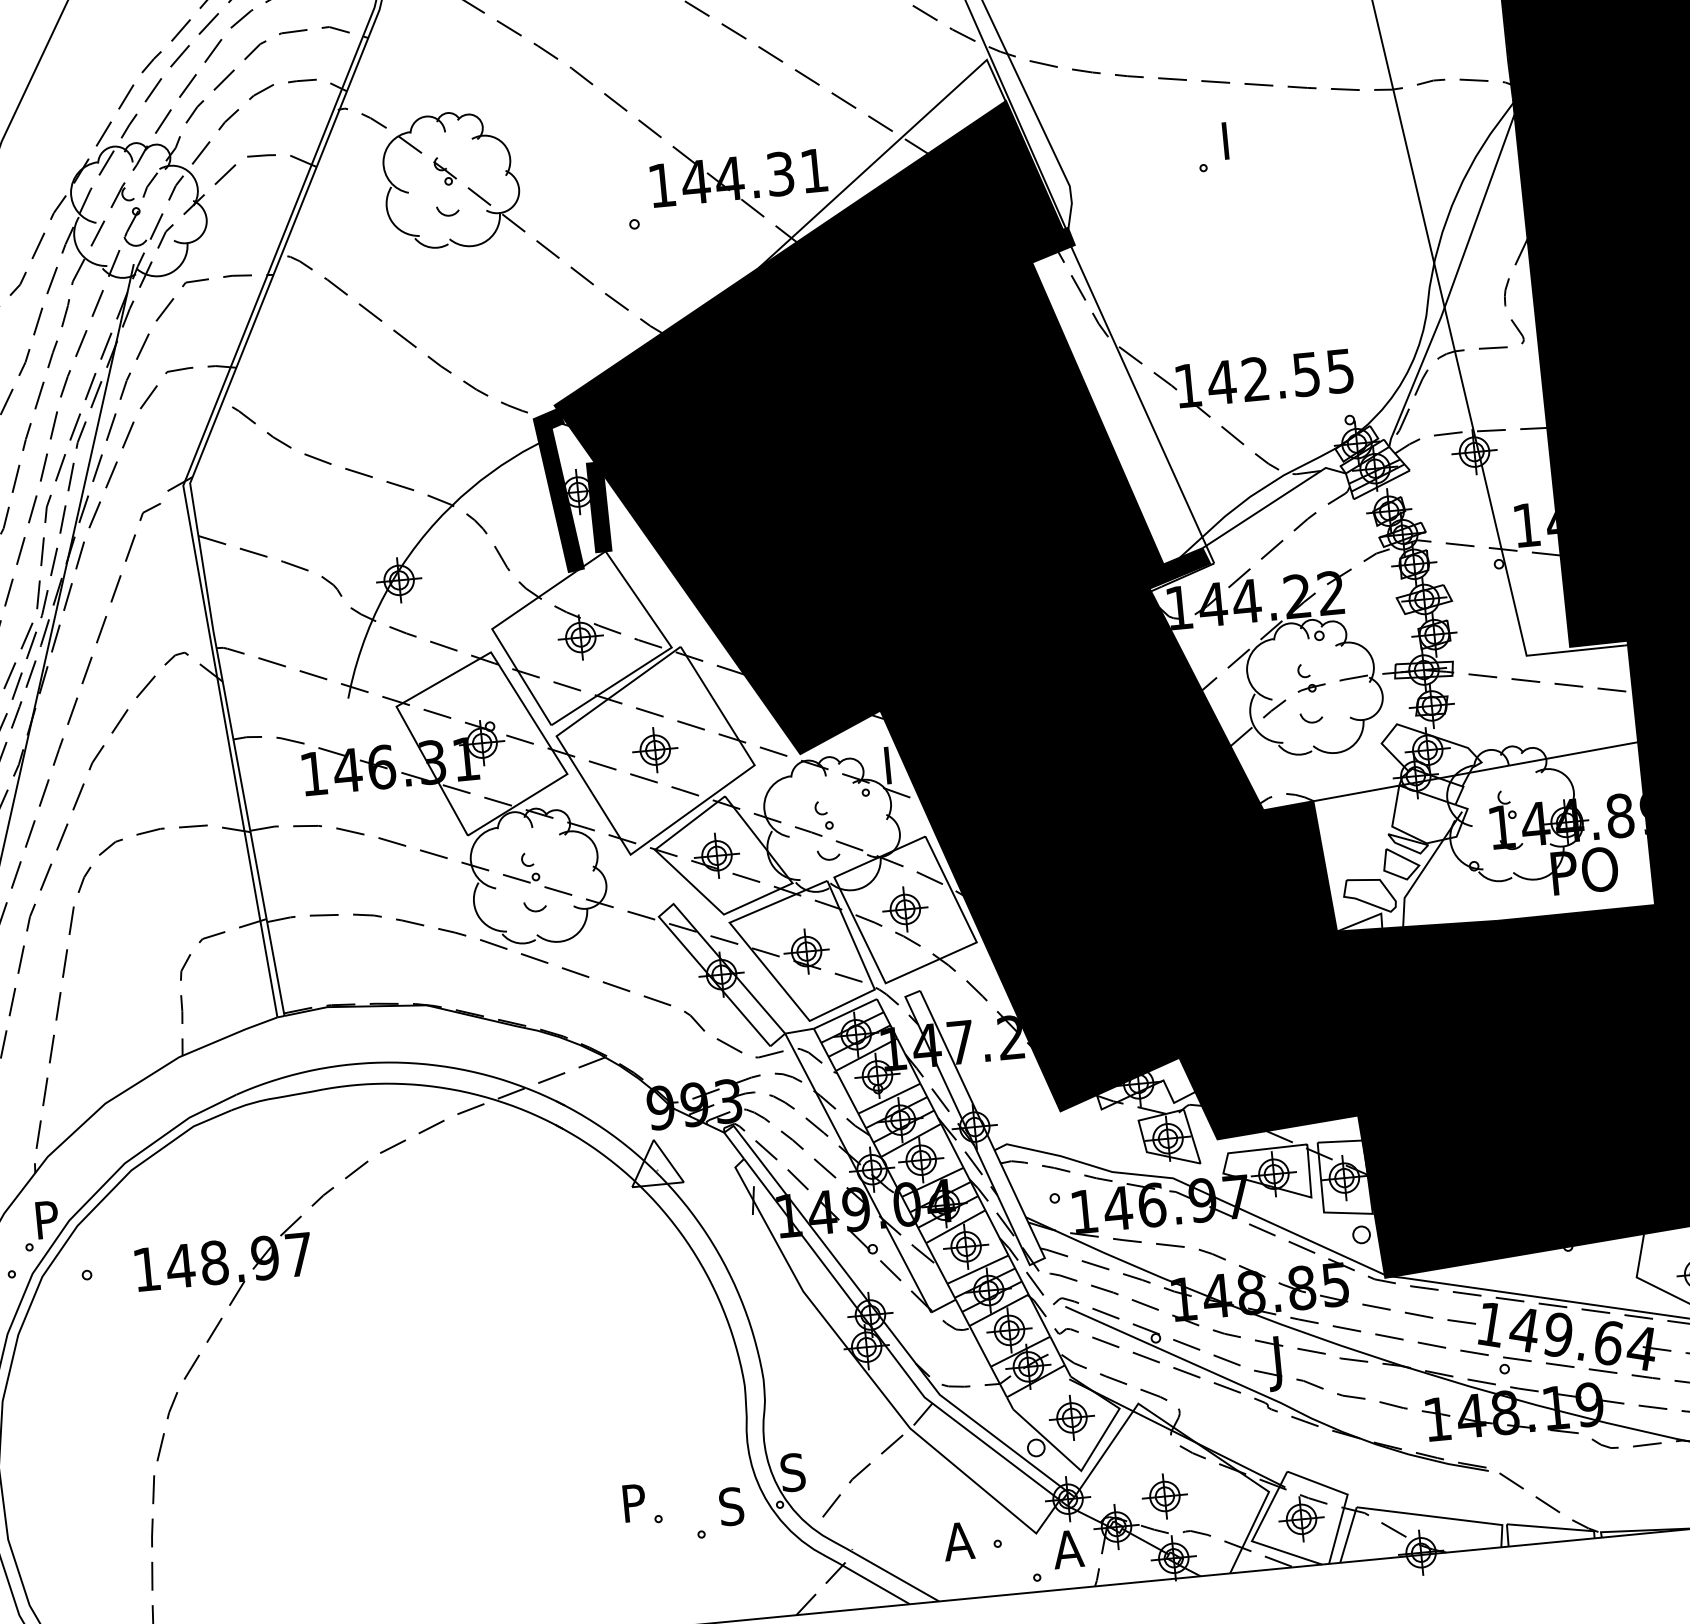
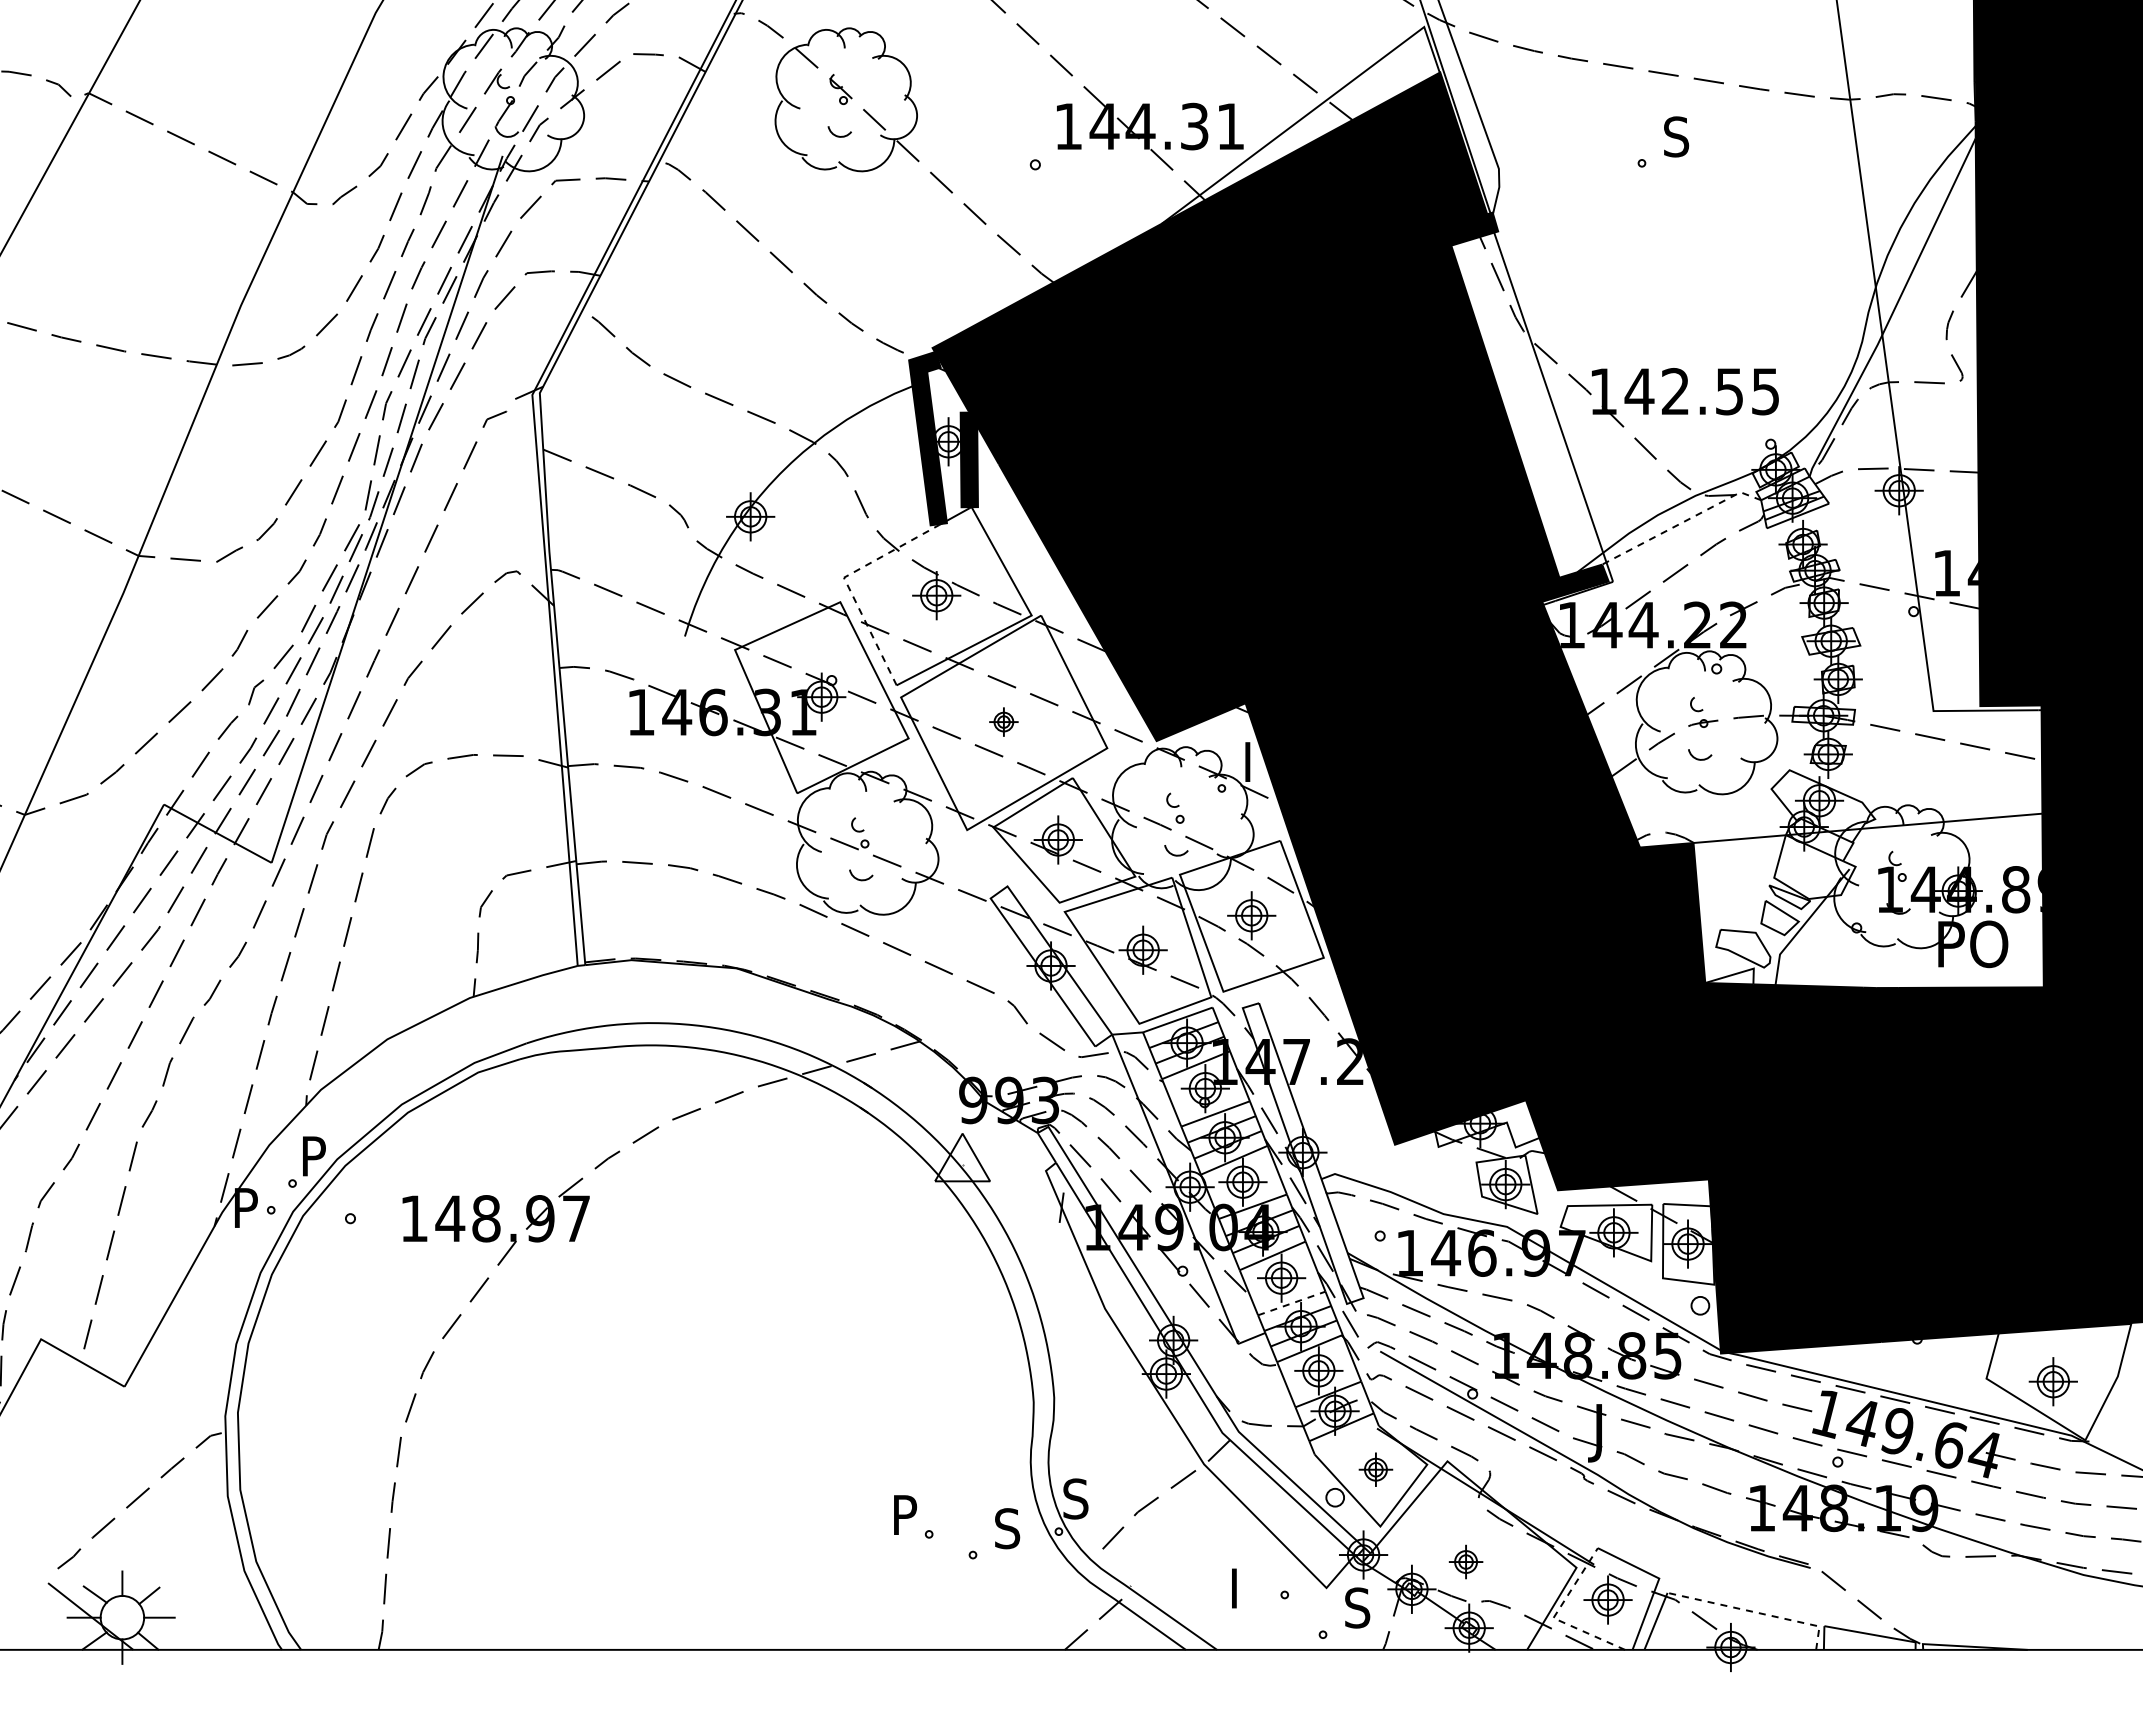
text: (1233, 139) -> (1676, 136), I -> S
line: (1273, 502) -> (1681, 523), solid -> dashed
line: (495, 633) -> (846, 582), solid -> dashed
part: (654, 749) -> (1003, 721), size x0.6
line: (977, 1269) -> (1291, 1303), solid -> dashed
part: (1071, 1417) -> (1375, 1469), size x0.7
part: (1164, 1496) -> (1465, 1561), size x0.7
line: (1441, 1517) -> (1755, 1612), solid -> dashed
line: (1252, 1539) -> (1554, 1616), solid -> dashed
text: (958, 1541) -> (1243, 1588), A -> I
text: (1068, 1548) -> (1358, 1607), A -> S

